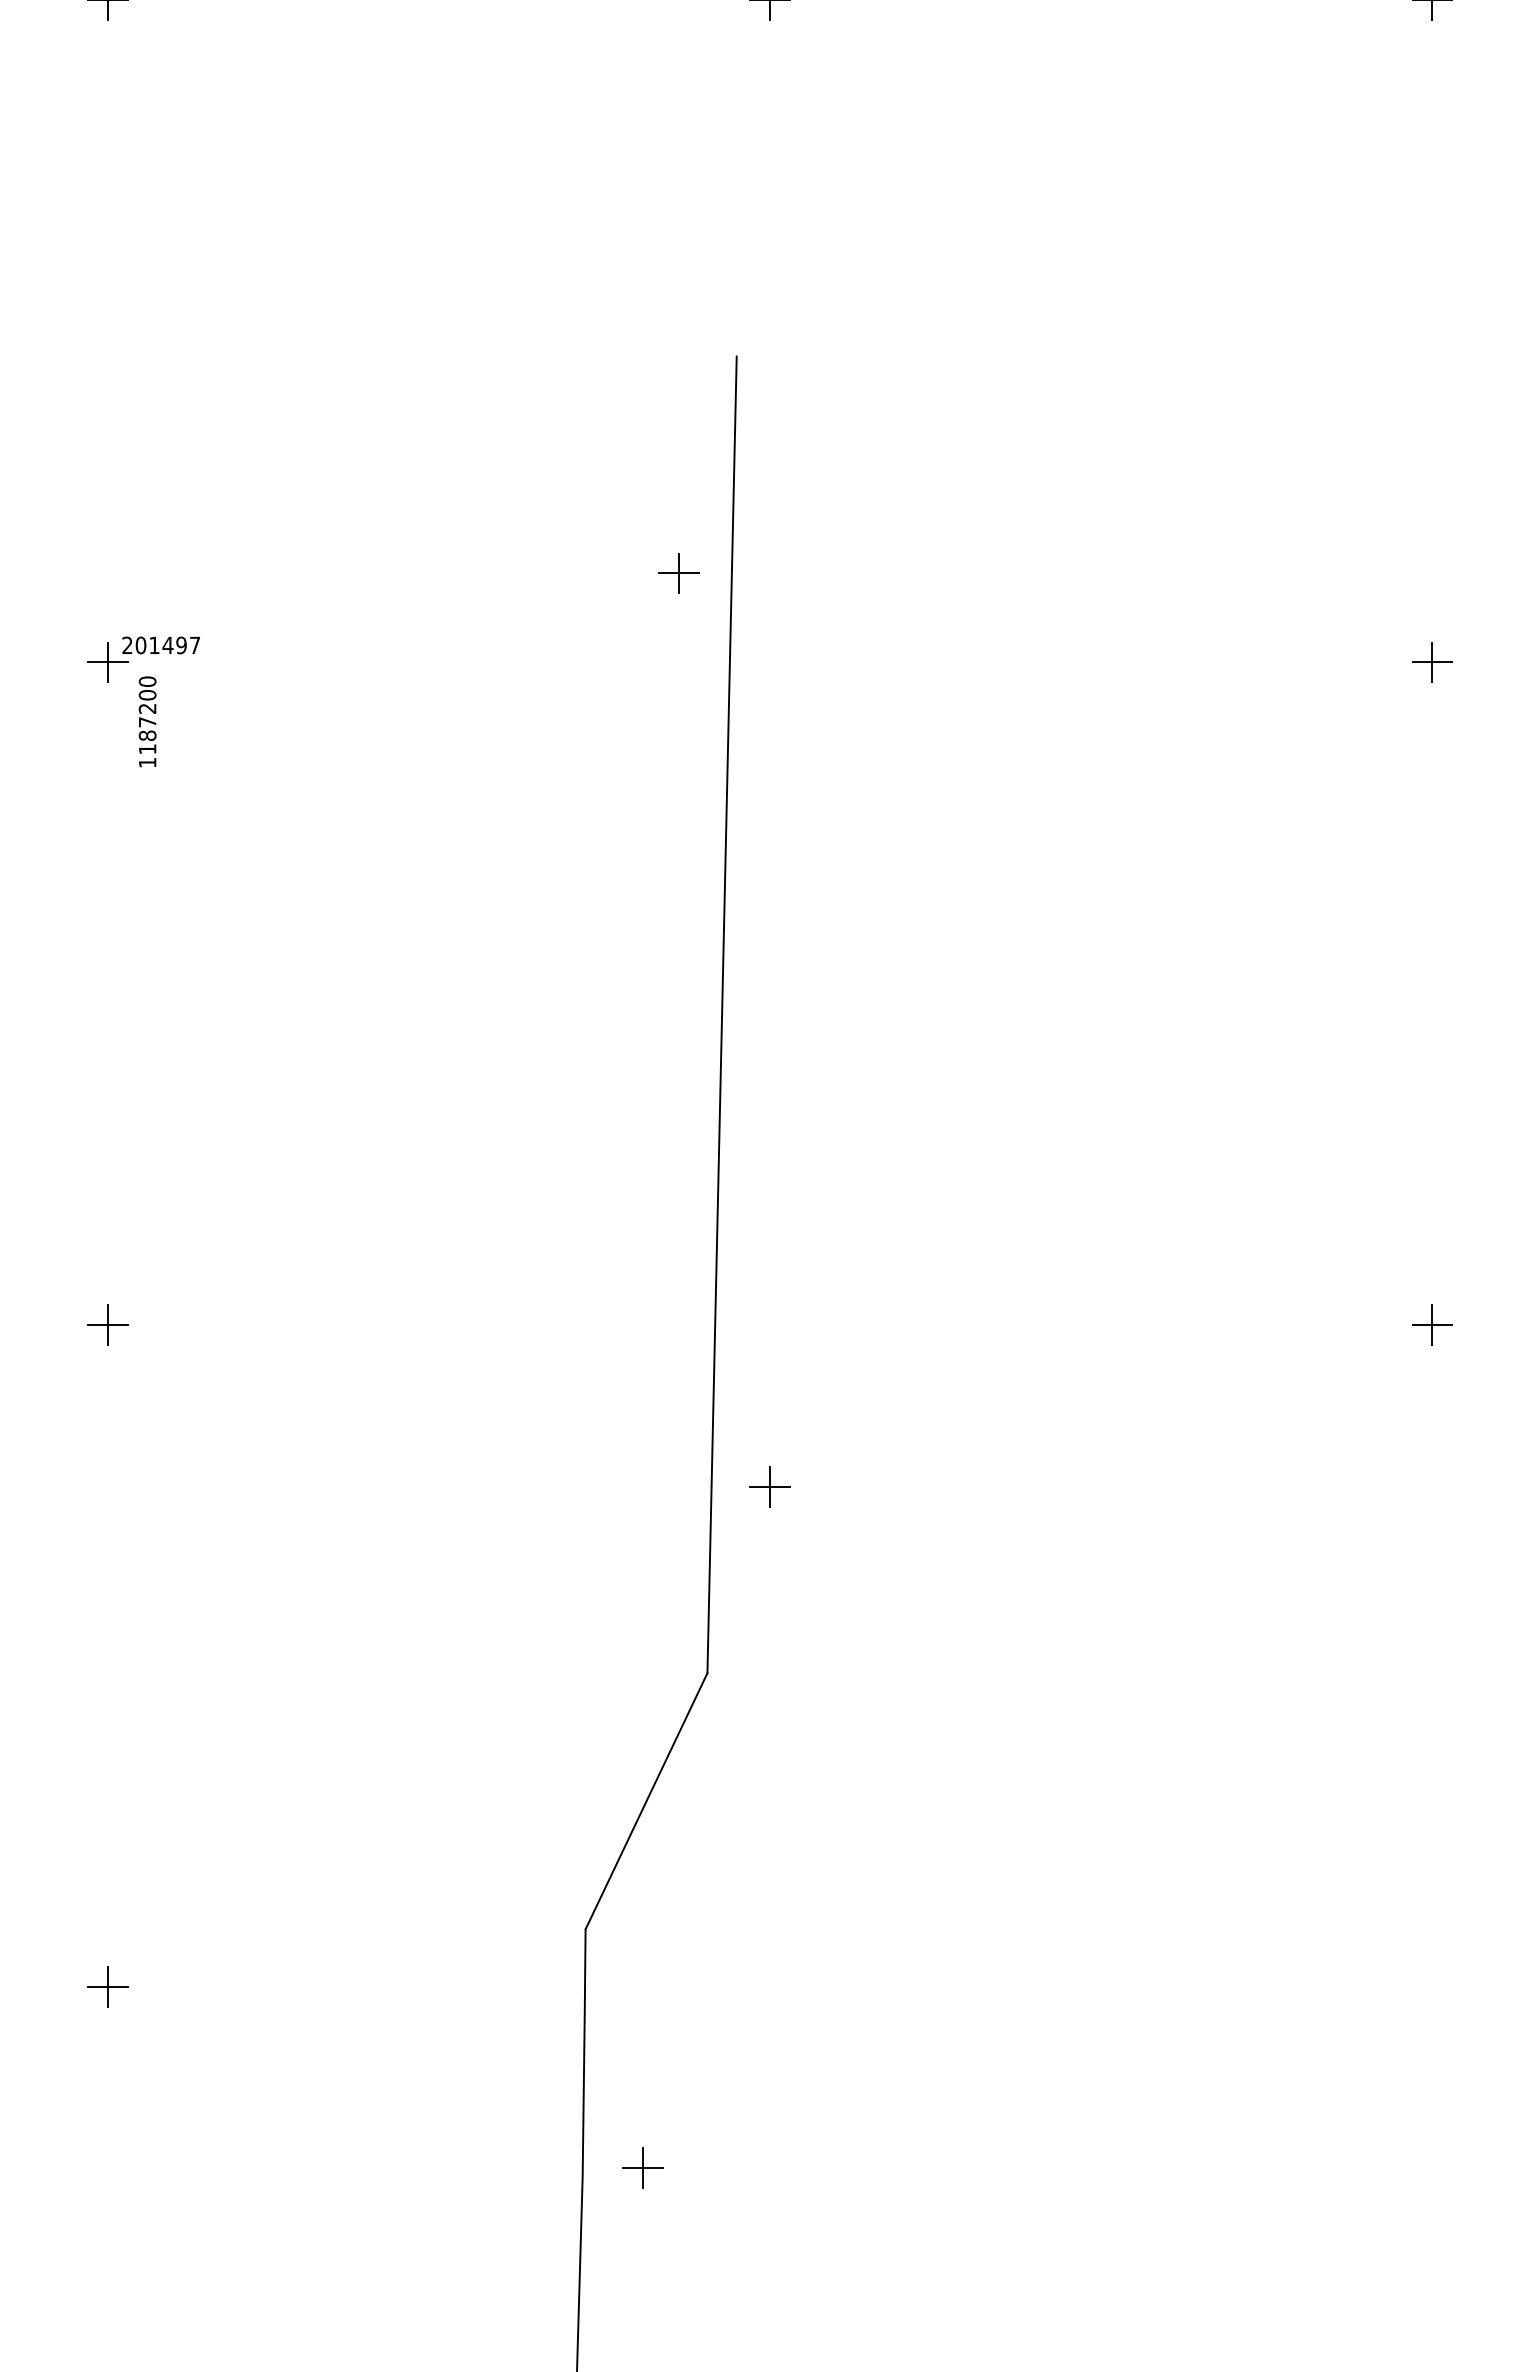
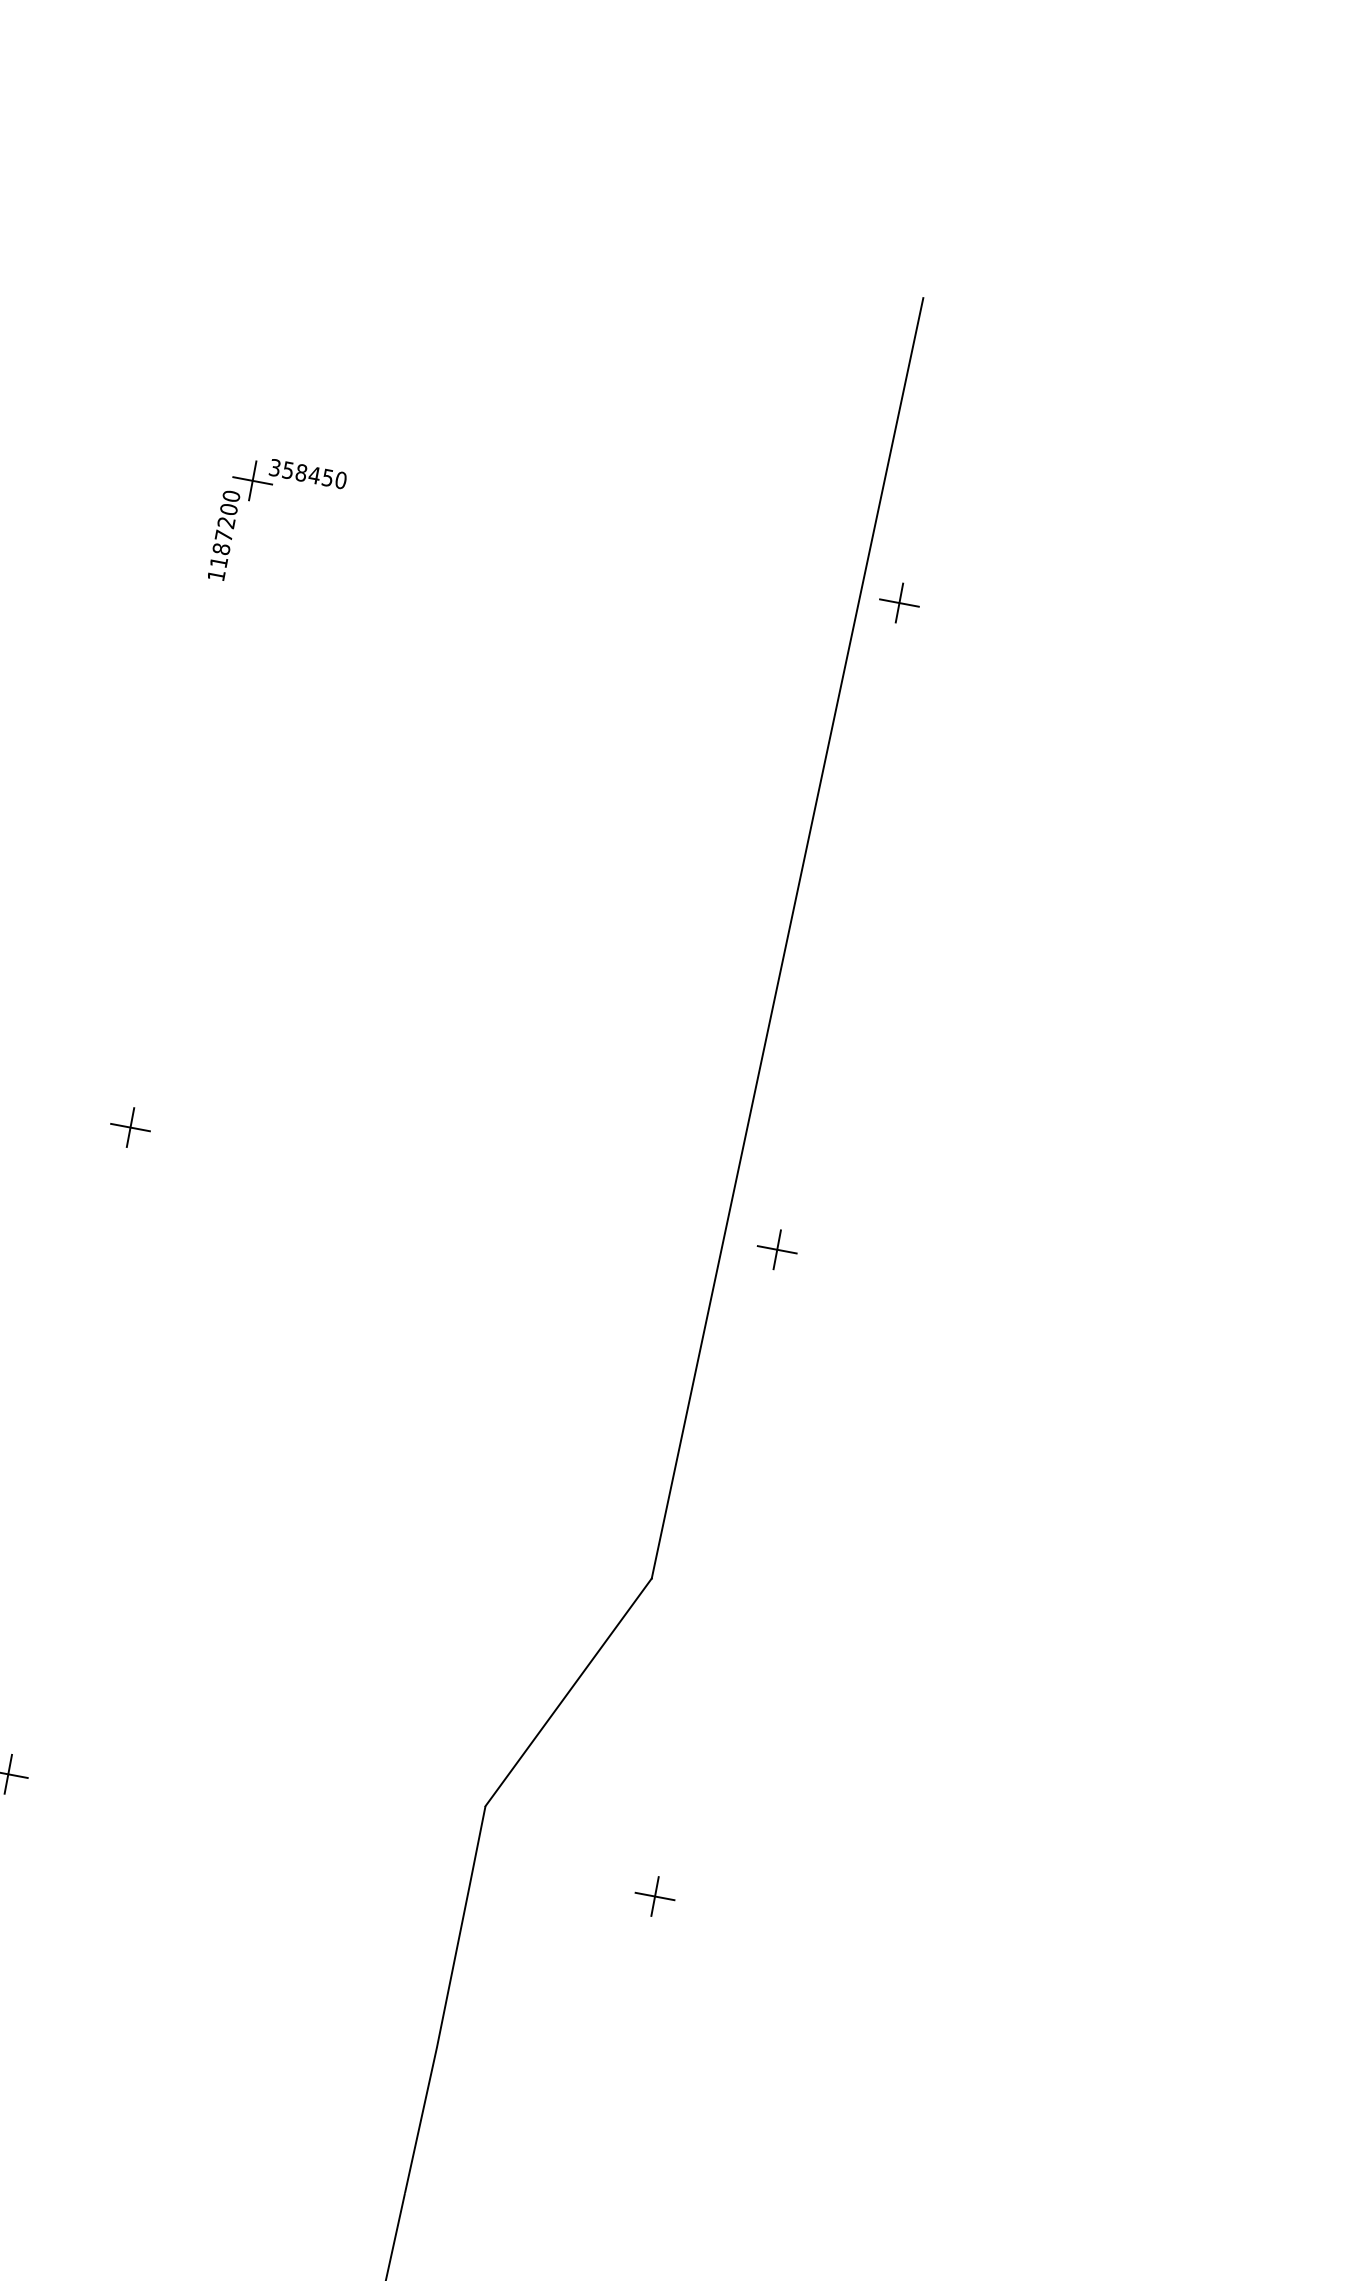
part: (678, 573) -> (898, 603), moved
text: (161, 645) -> (308, 474), 201497 -> 358450
text: (147, 721) -> (223, 535), moved
part: (769, 1486) -> (776, 1249), moved
part: (642, 2167) -> (654, 1895), moved

